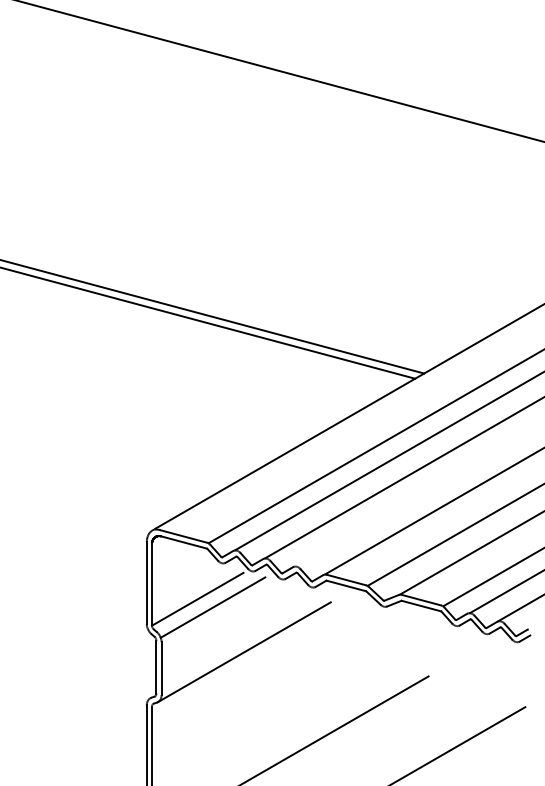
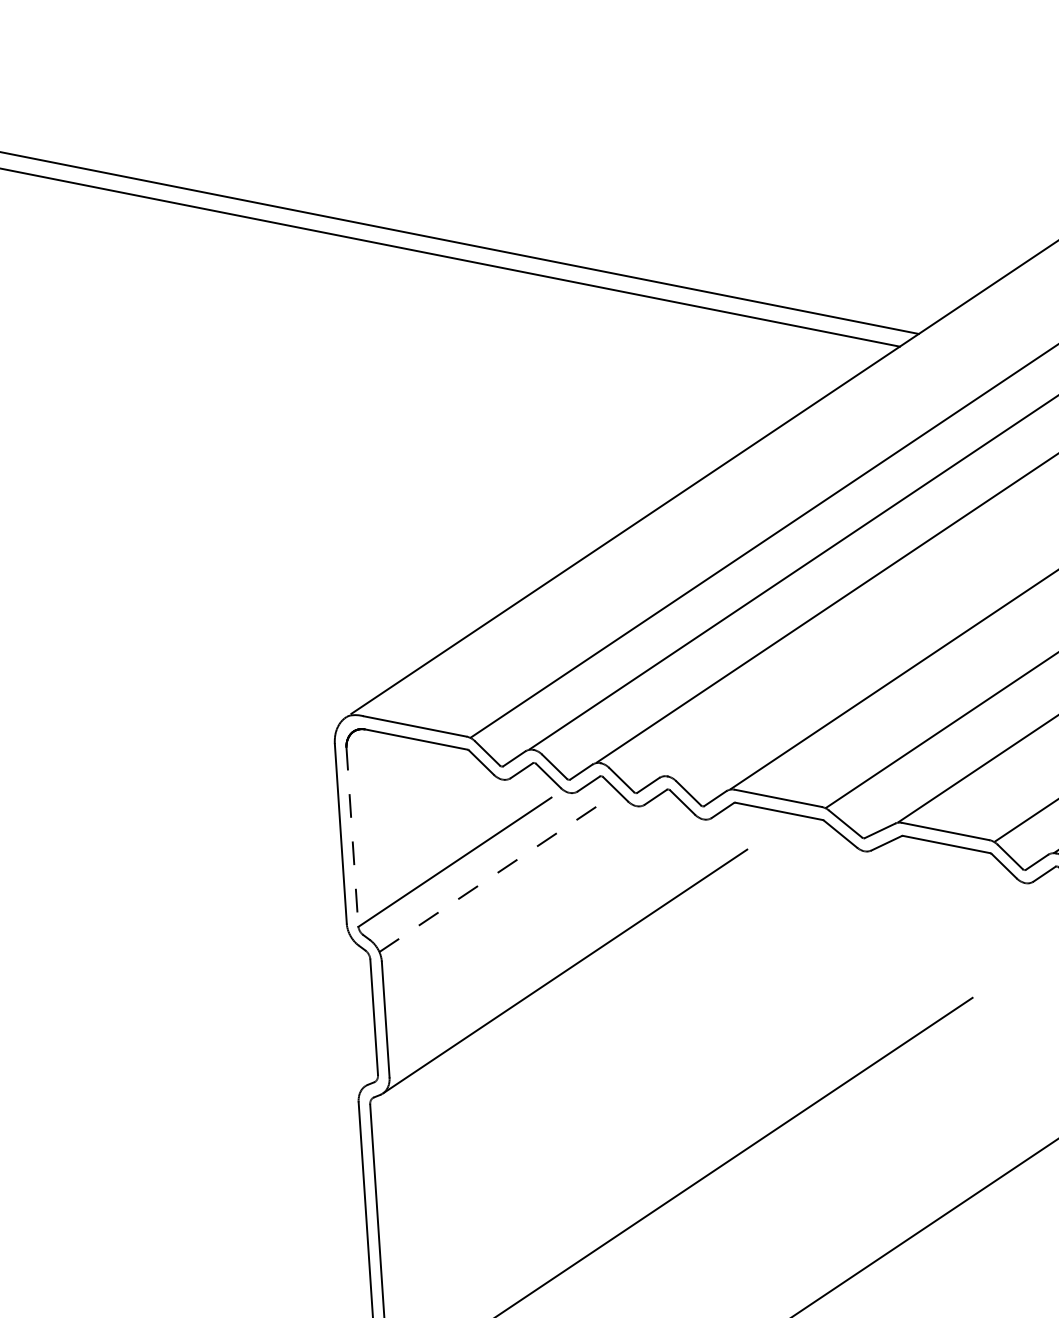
line: (151, 584) -> (351, 836), solid -> dashed
line: (213, 607) -> (490, 877), solid -> dashed

